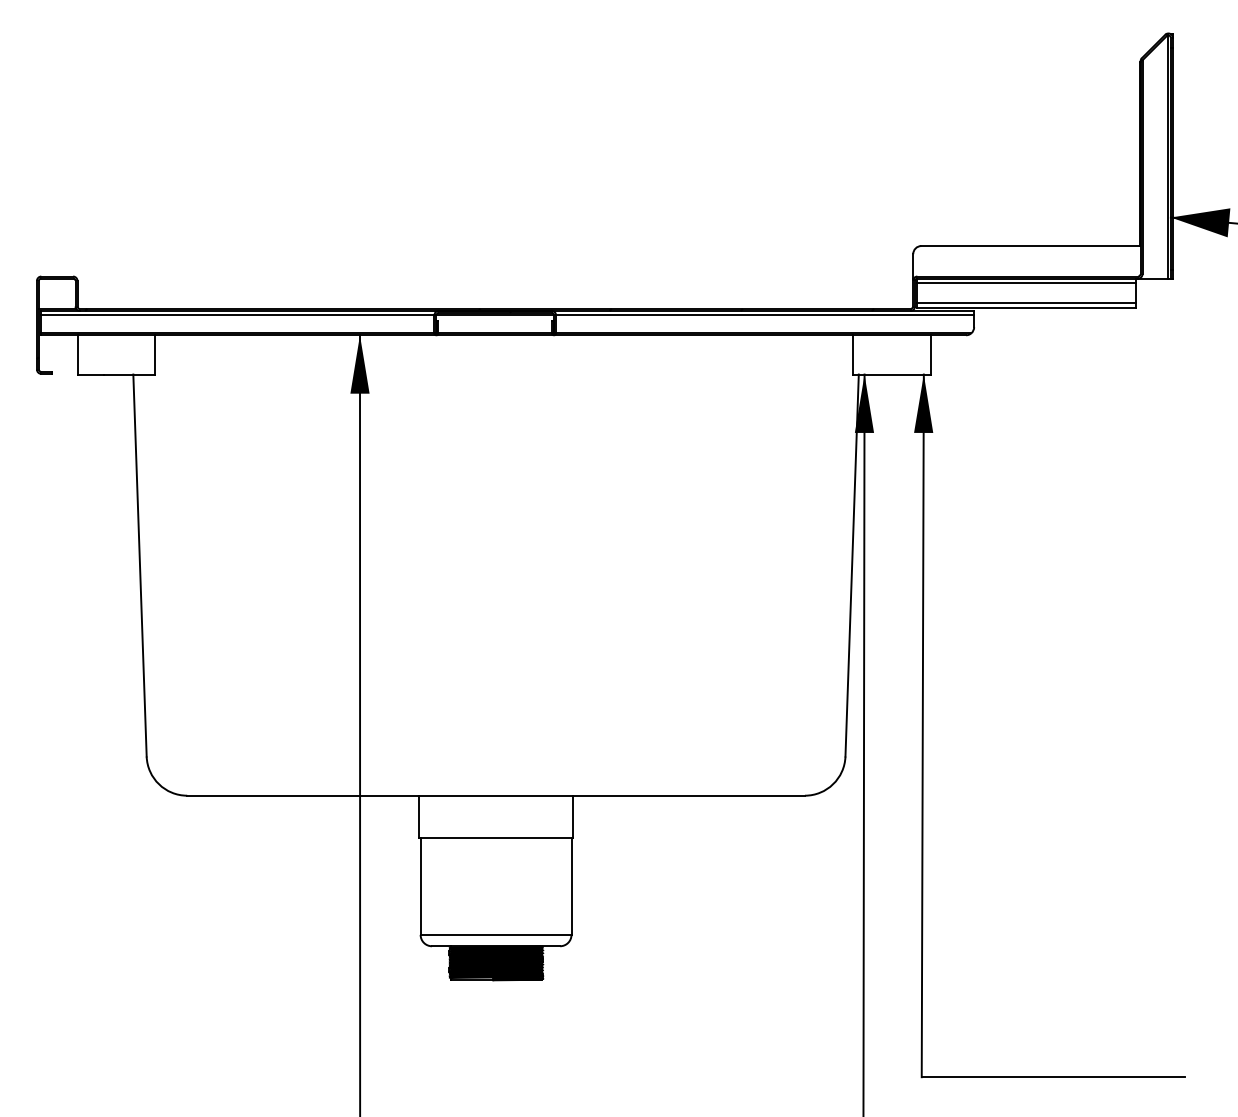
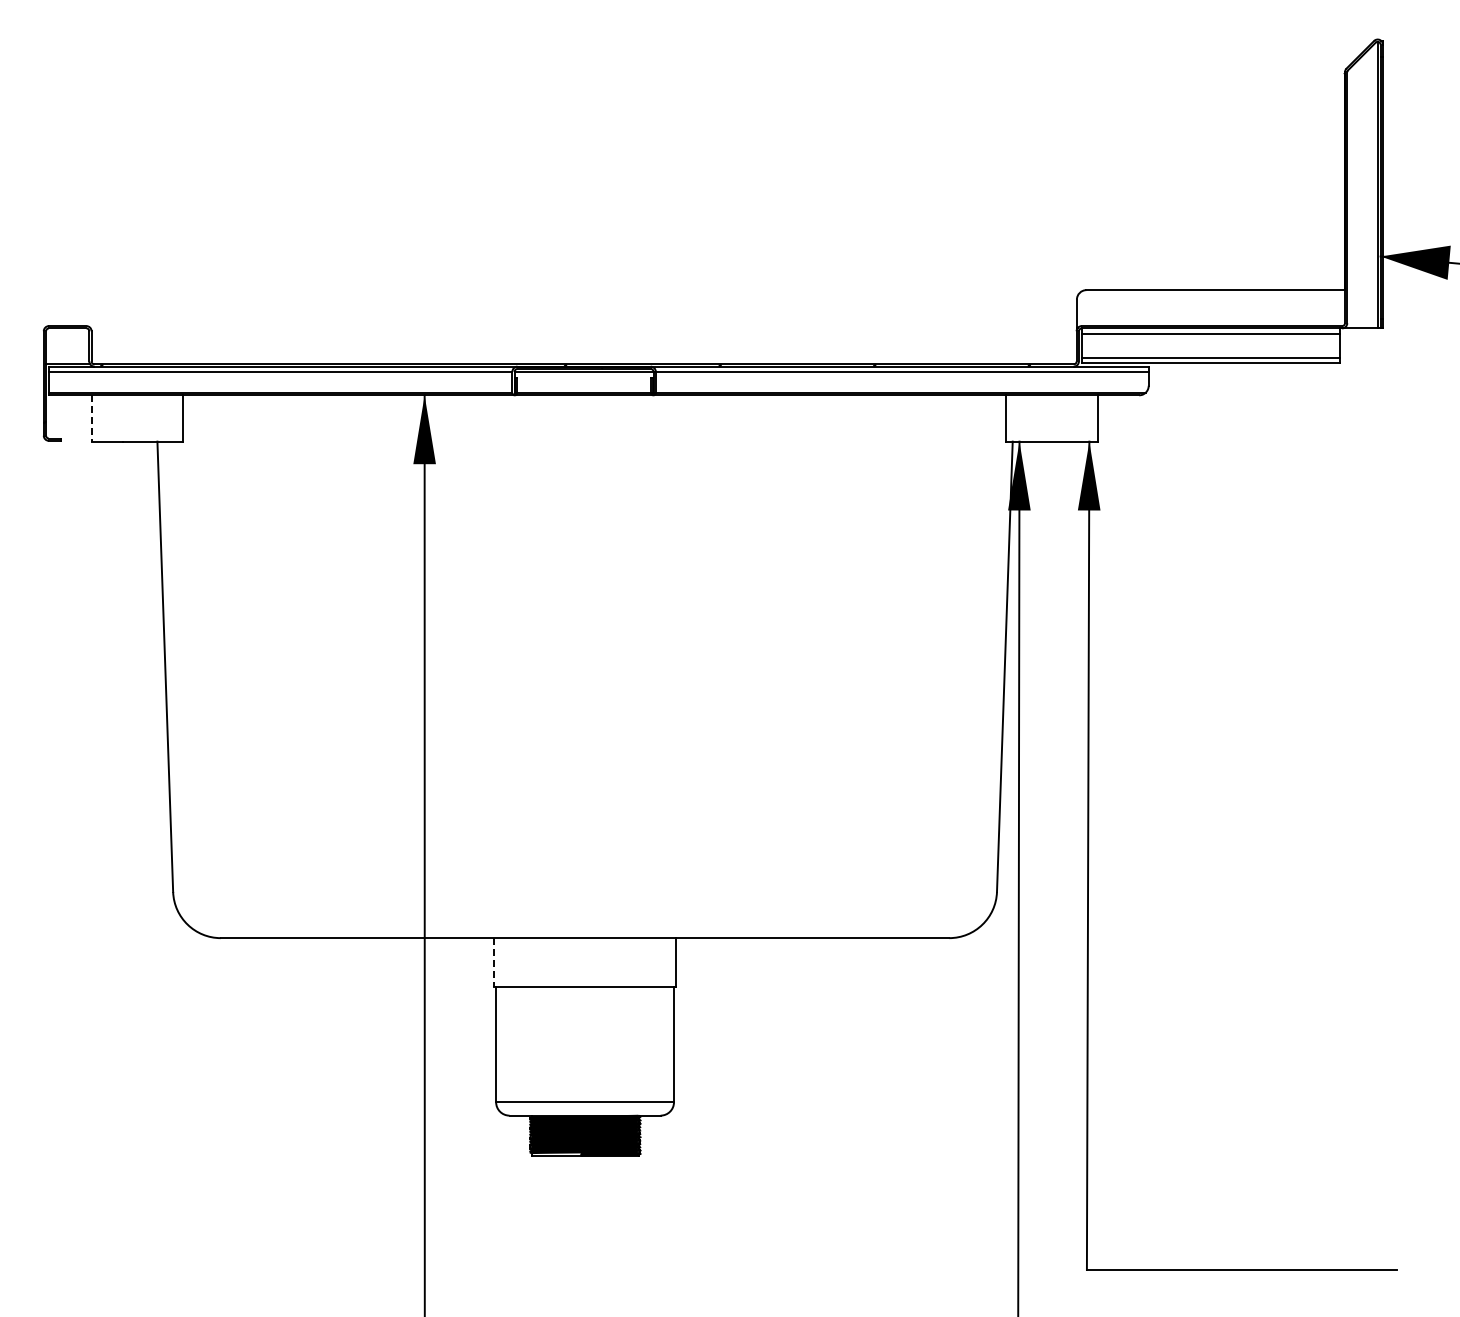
line: (77, 354) -> (91, 418), solid -> dashed
line: (419, 816) -> (494, 962), solid -> dashed

